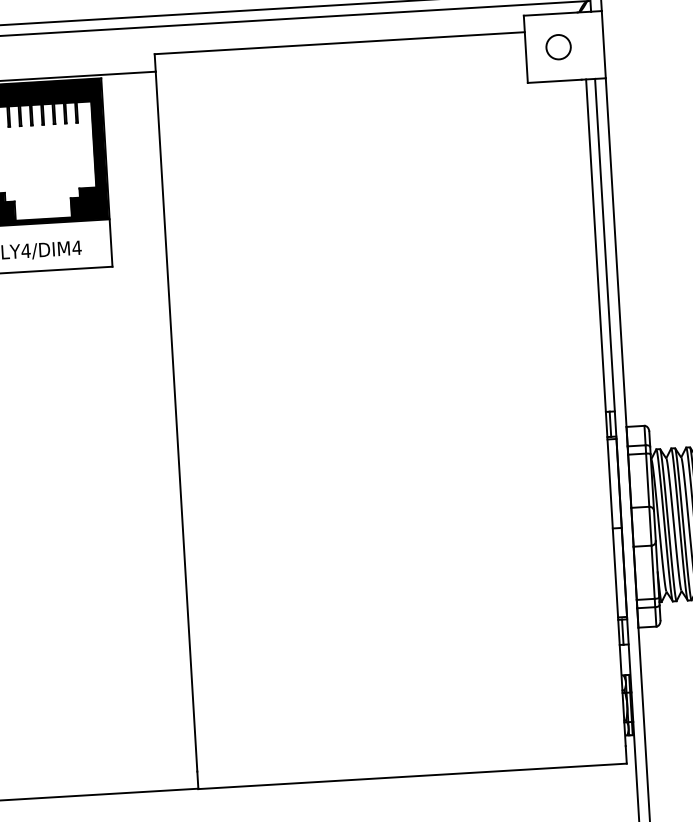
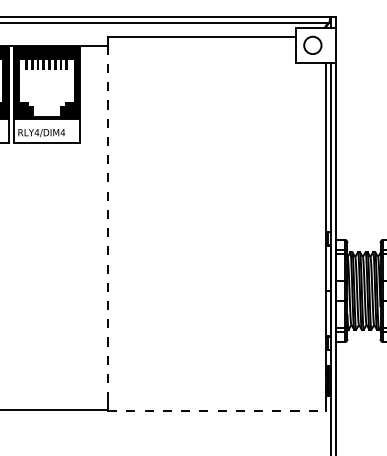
circle: (559, 47) -> (313, 45), size x1.4
line: (177, 421) -> (108, 223), solid -> dashed
line: (413, 776) -> (217, 410), solid -> dashed

